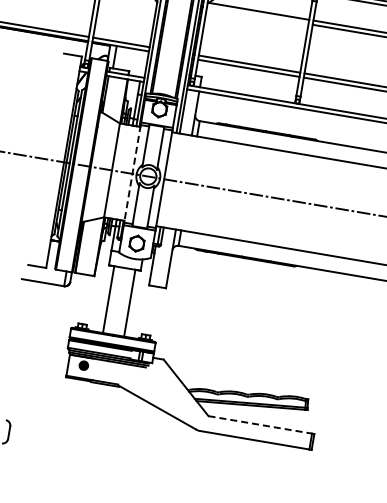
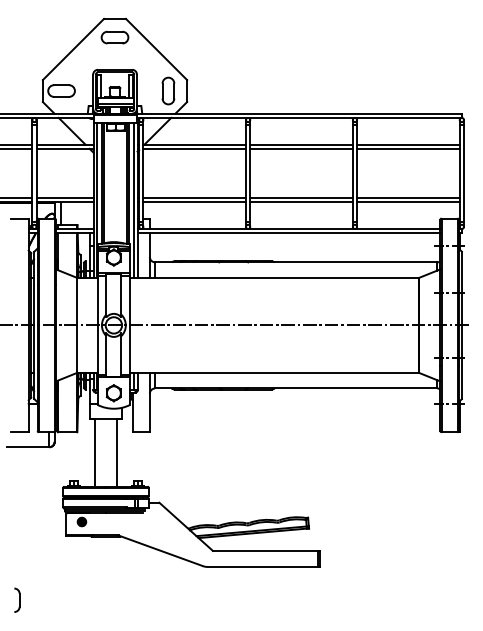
line: (257, 15) -> (194, 148), added
line: (132, 173) -> (97, 325), dashed -> solid
line: (260, 424) -> (265, 550), dashed -> solid

